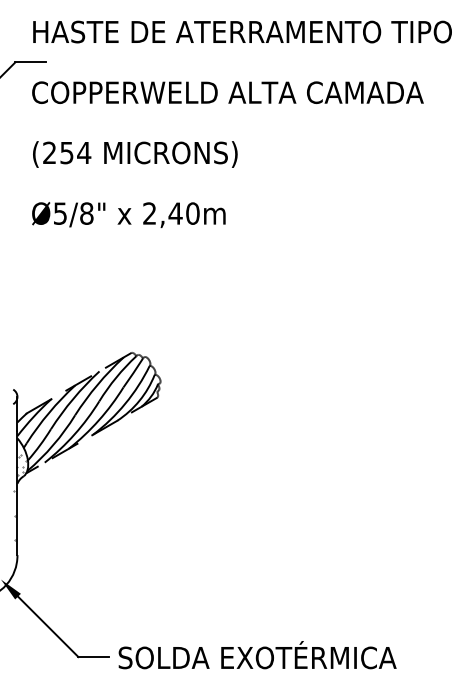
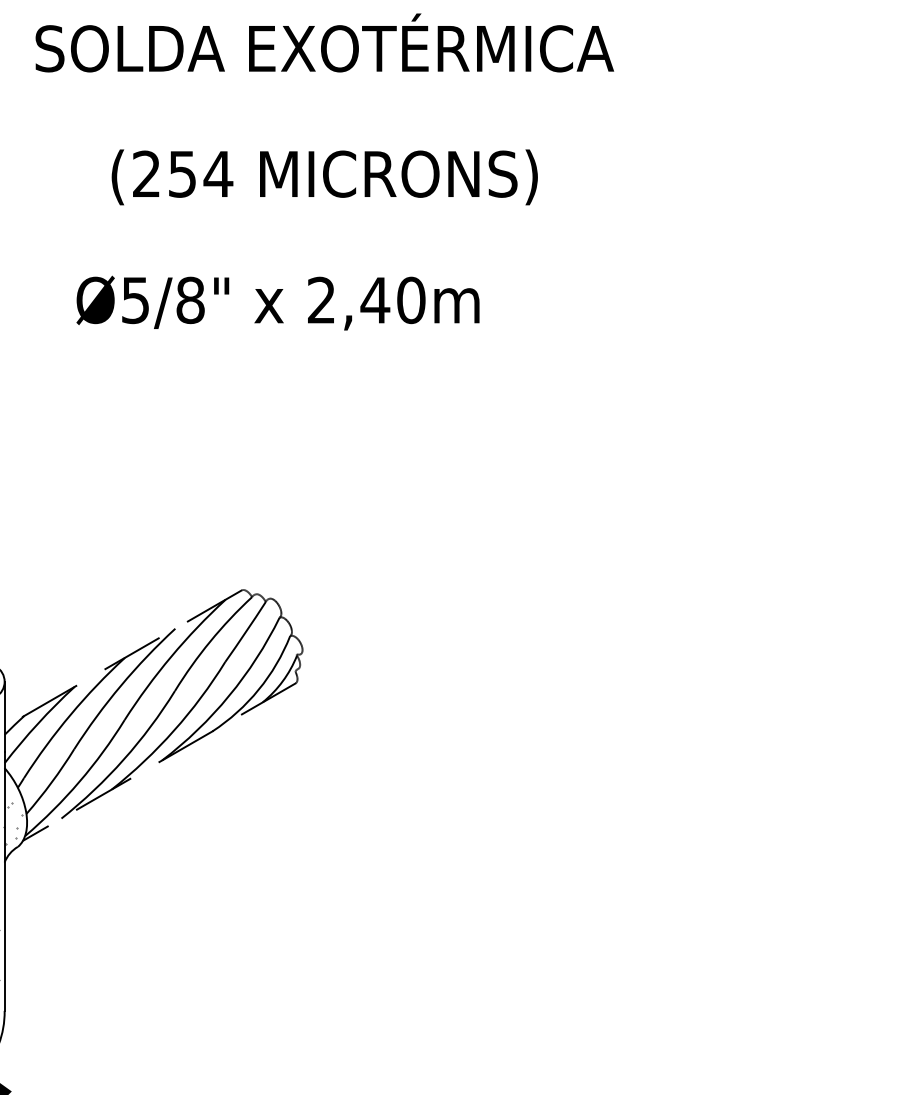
text: (227, 89) -> (441, 42), COPPERWELD ALTA CAMADA -> SOLDA EXOTÉRMICA
text: (135, 154) -> (325, 177), moved
text: (128, 215) -> (277, 304), moved

